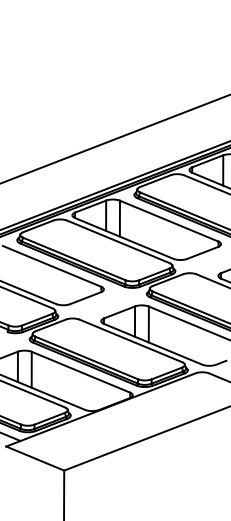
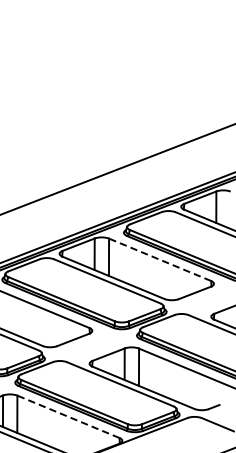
line: (168, 220) -> (159, 259), solid -> dashed
line: (80, 372) -> (68, 417), solid -> dashed

